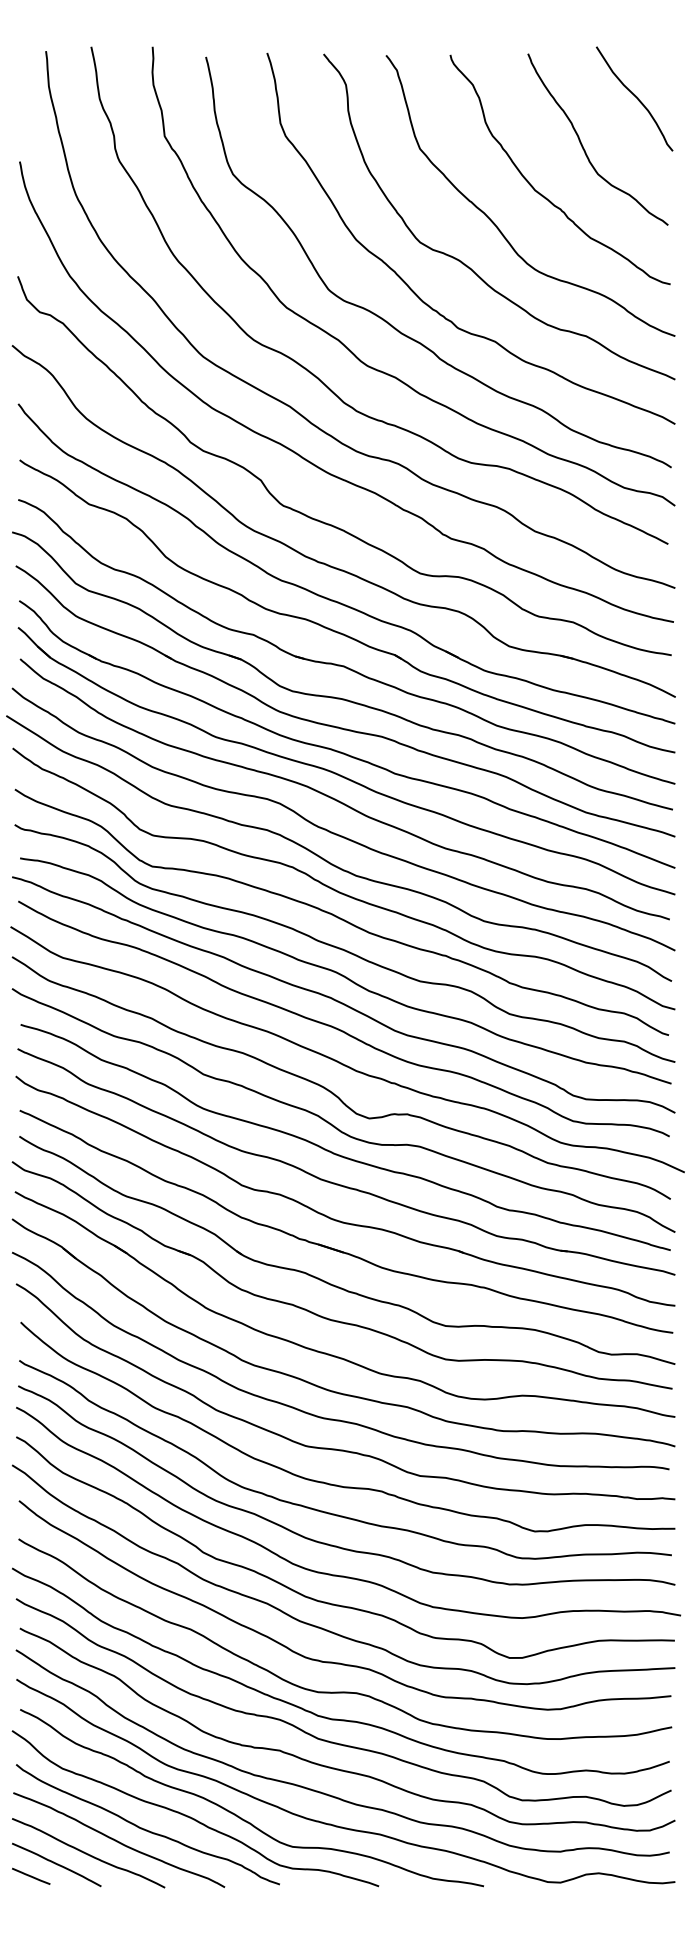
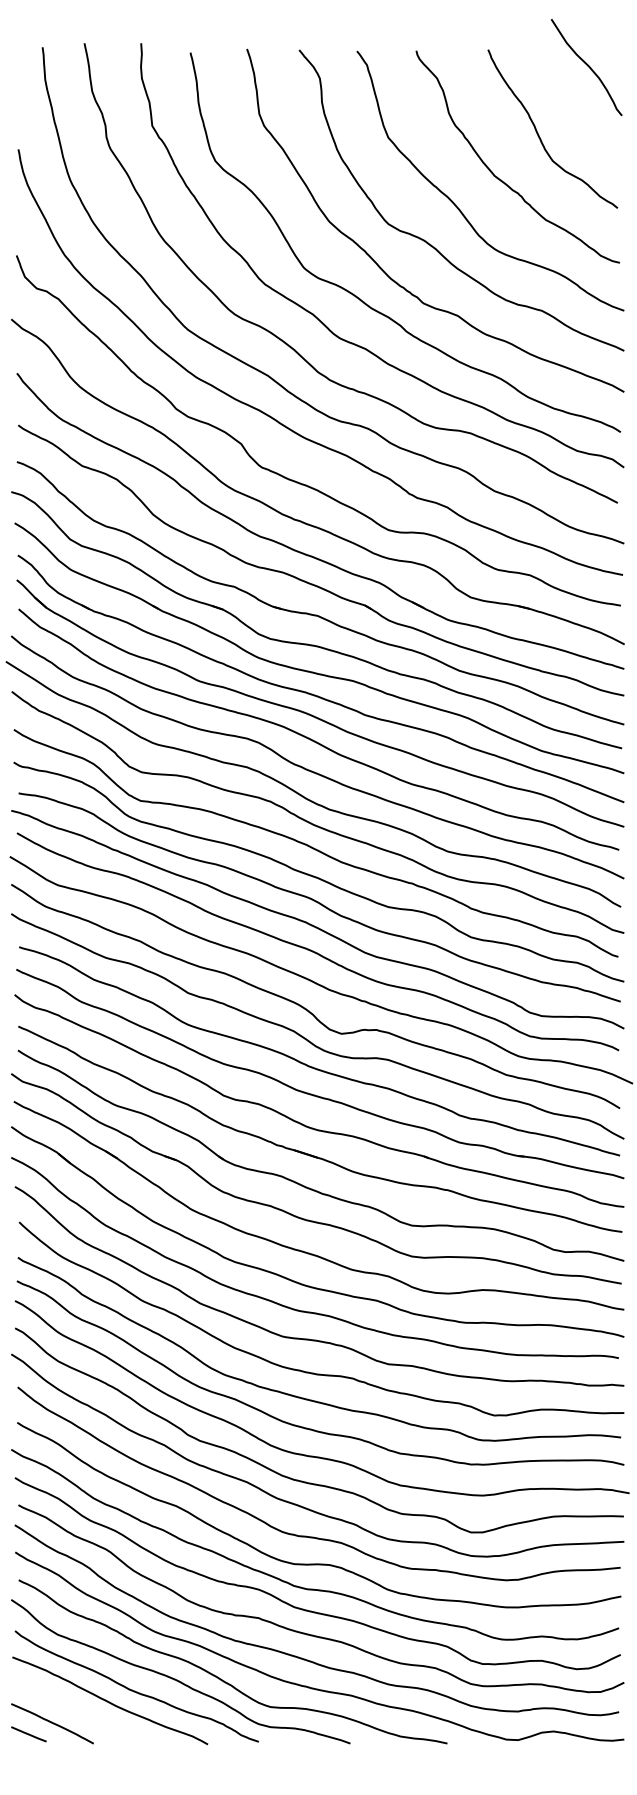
curve: (635, 97) -> (587, 66), moved
curve: (88, 1853) -> (81, 1713), removed

